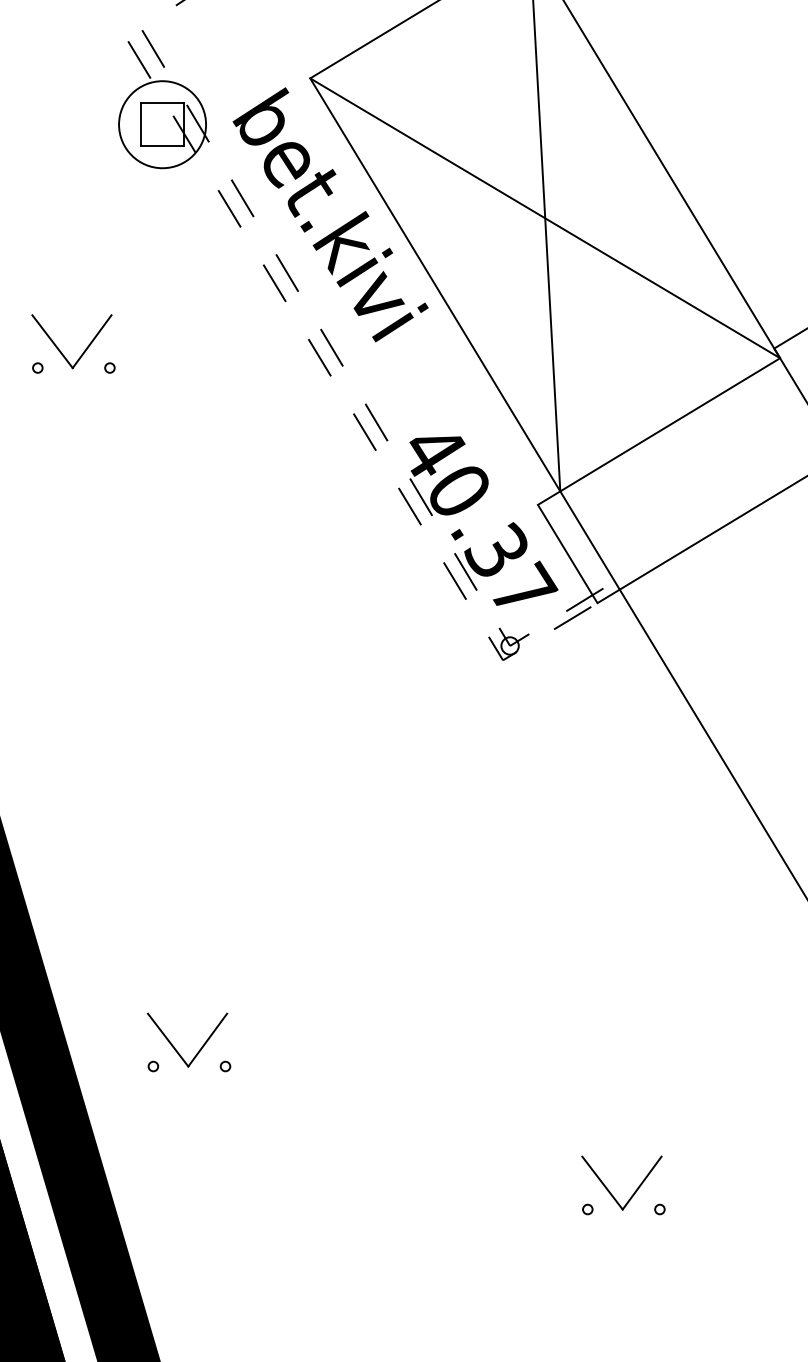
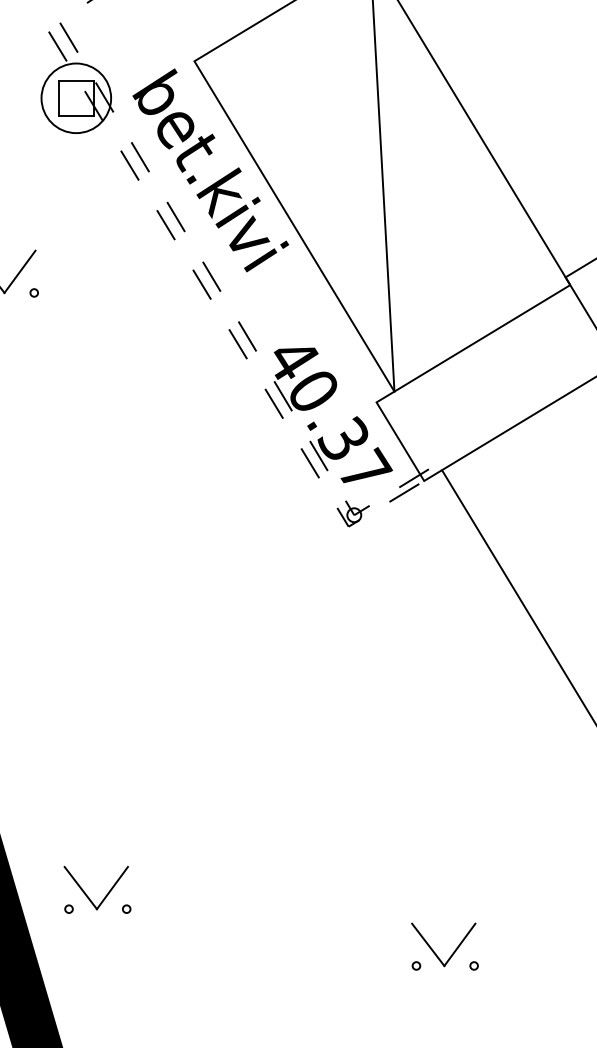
line: (545, 218) -> (382, 173), removed
line: (589, 540) -> (417, 430), removed
part: (198, 1050) -> (105, 896), moved

